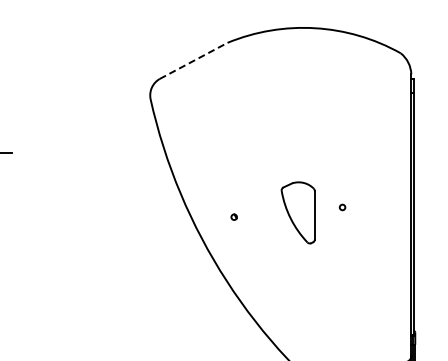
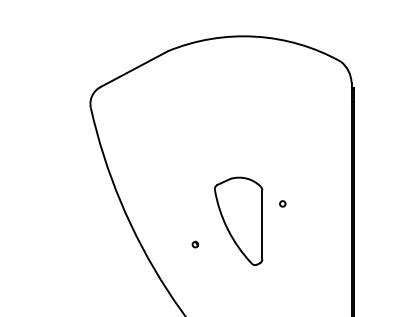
line: (194, 60) -> (134, 68), dashed -> solid
circle: (342, 207) -> (282, 203), moved
part: (297, 212) -> (237, 220), size x1.43
part: (233, 216) -> (194, 243), moved

